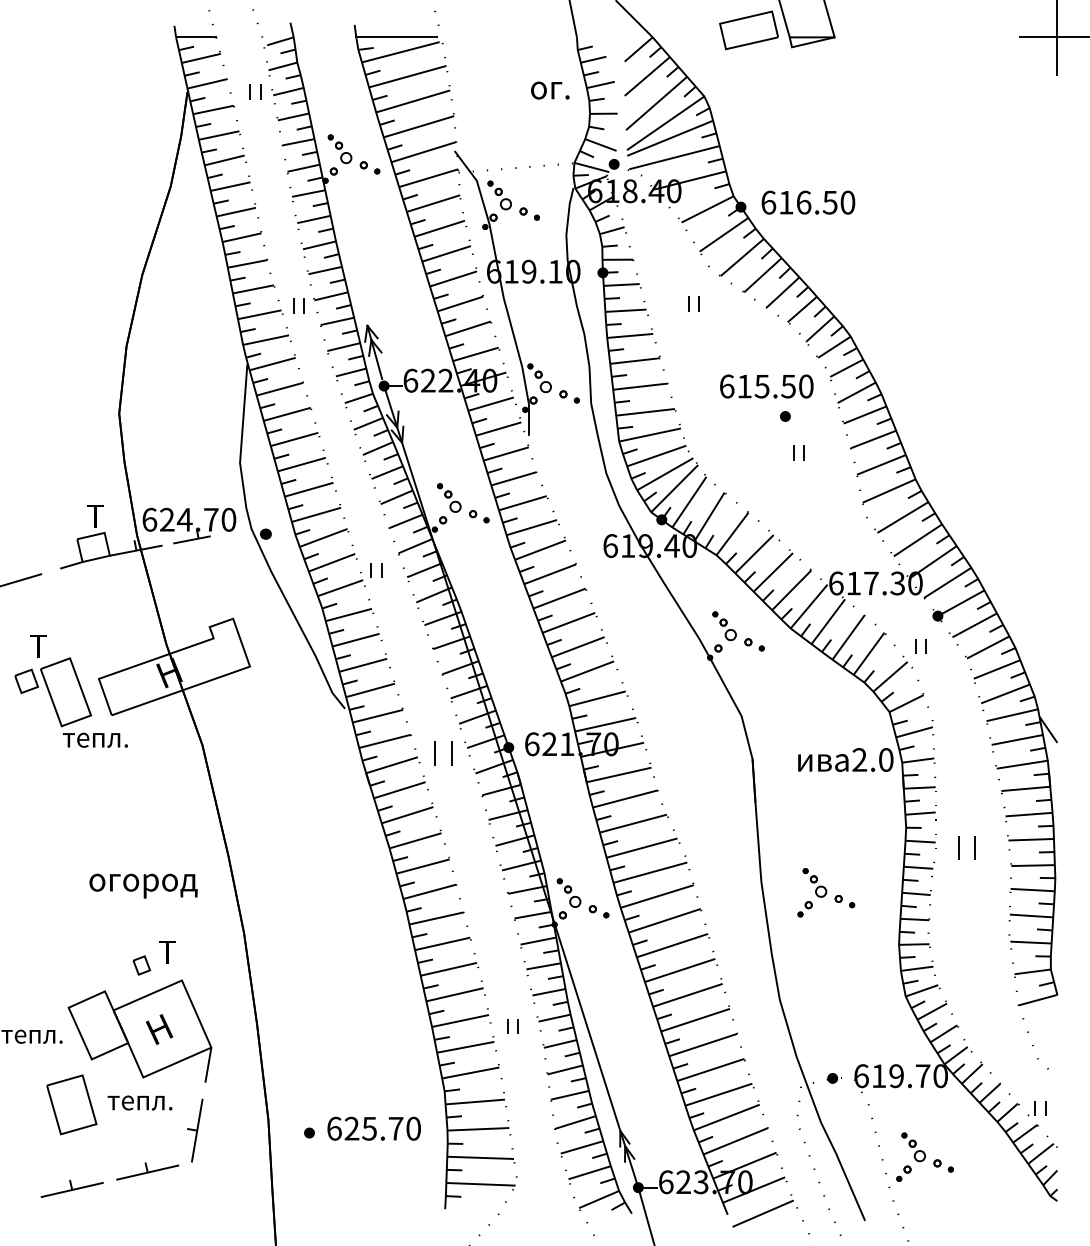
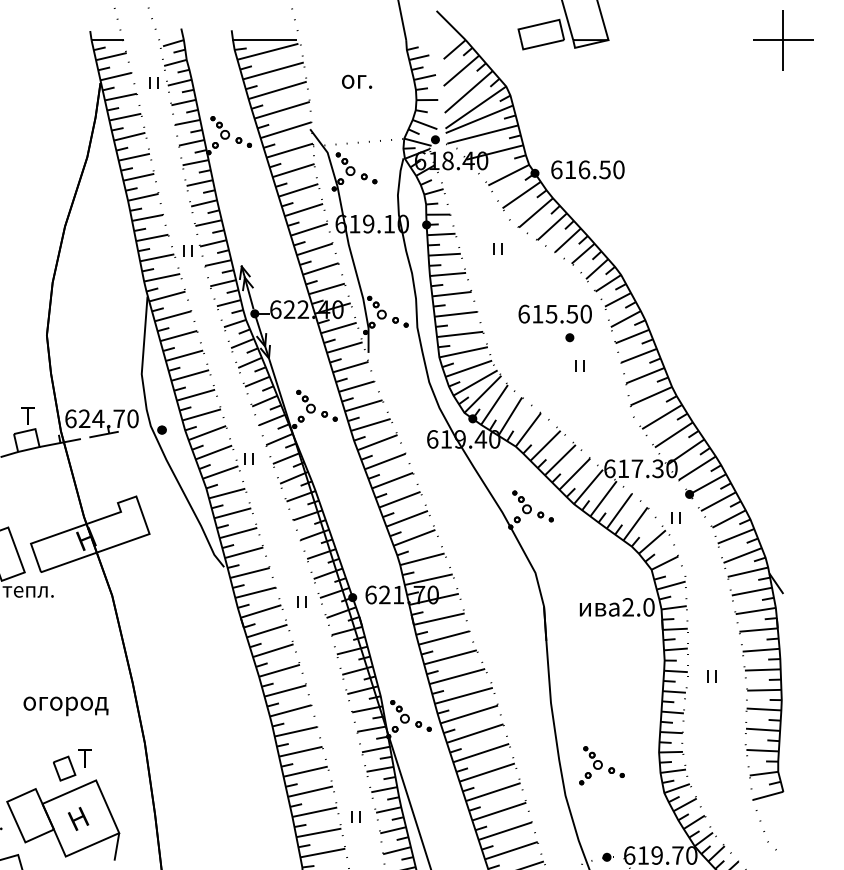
text: (550, 90) -> (357, 81), moved
part: (443, 753) -> (301, 602), size x0.62
part: (966, 847) -> (712, 676), size x0.62
part: (826, 892) -> (602, 765), moved
part: (141, 965) -> (64, 768), size x1.67

